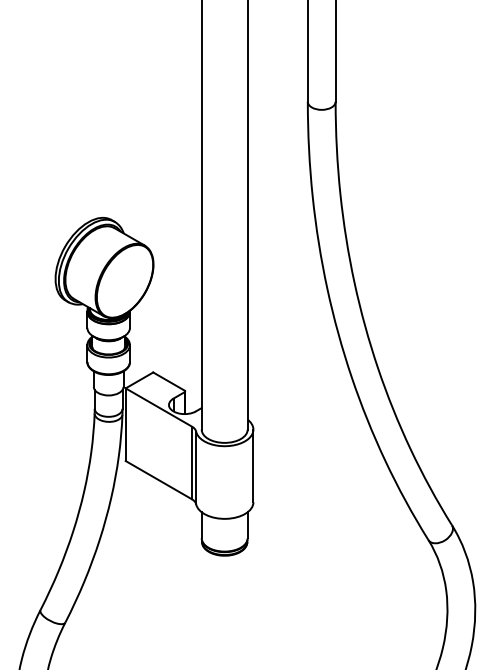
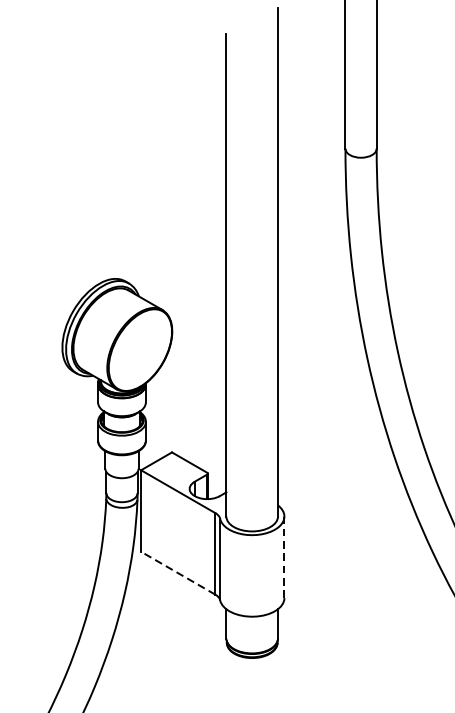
line: (253, 465) -> (284, 556), solid -> dashed
line: (158, 479) -> (177, 572), solid -> dashed

